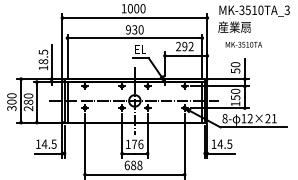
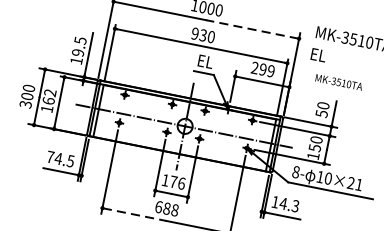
line: (170, 17) -> (252, 28), solid -> dashed
text: (234, 26) -> (331, 56), 産業扇 -> EL
text: (190, 46) -> (270, 70), 292 -> 299
text: (43, 61) -> (78, 52), 18.5 -> 19.5
text: (28, 102) -> (48, 101), 280 -> 162
text: (249, 118) -> (327, 178), 12×21 -> 10×21
text: (37, 143) -> (49, 156), 14.5 -> 74.5
text: (229, 143) -> (295, 205), 14.5 -> 14.3
line: (110, 174) -> (135, 214), solid -> dashed

